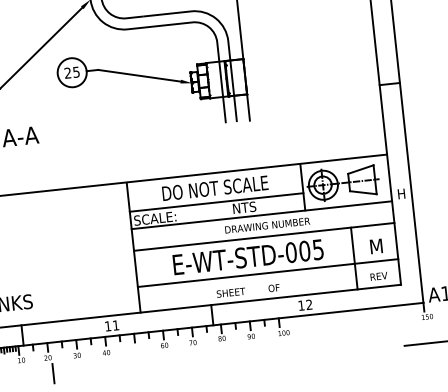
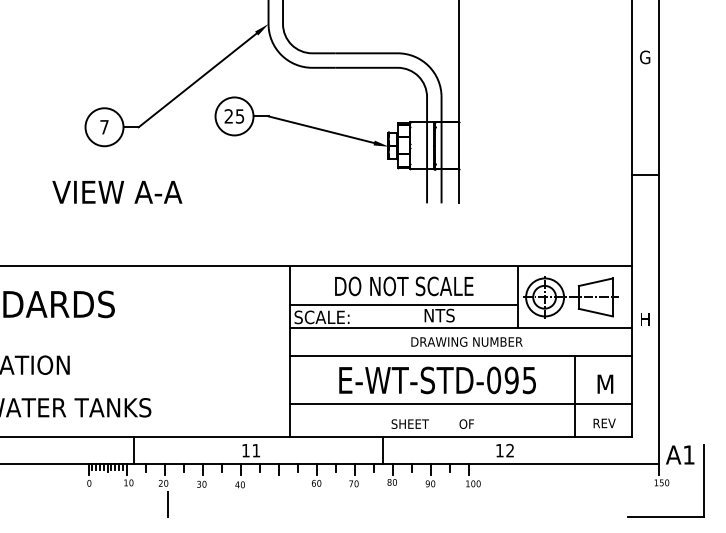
text: (304, 251) -> (511, 380), E-WT-STD-005 -> E-WT-STD-095

